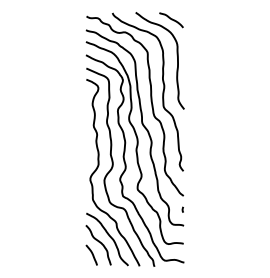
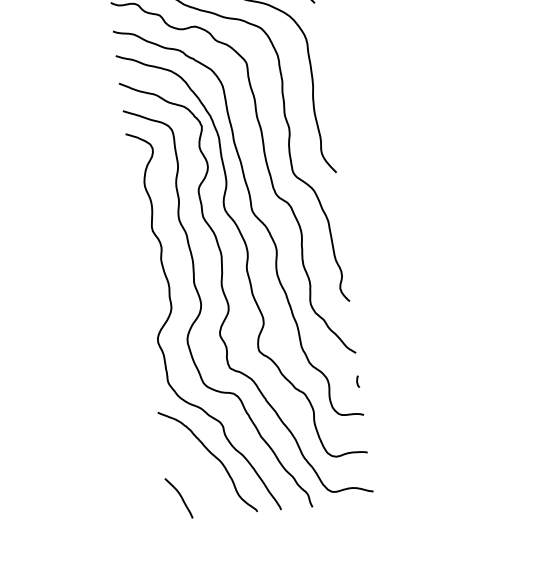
curve: (100, 243) -> (194, 471), removed

